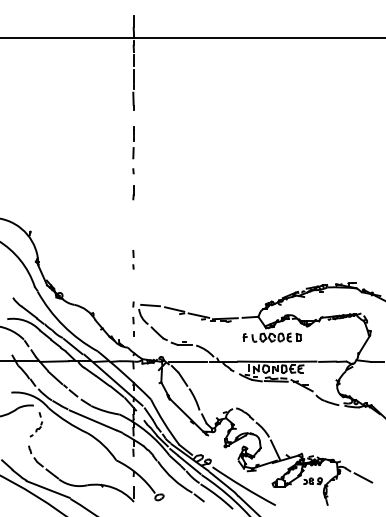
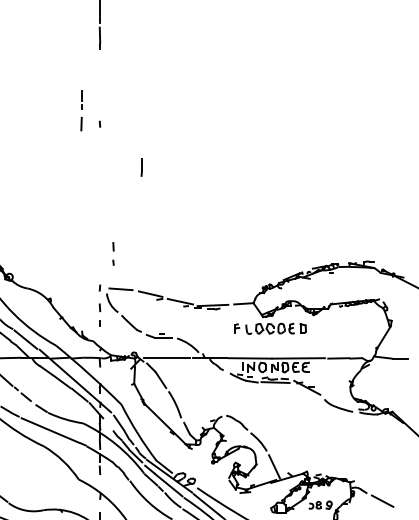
line: (133, 141) -> (81, 109), moved
line: (133, 192) -> (141, 167), moved
line: (133, 257) -> (113, 251), moved

